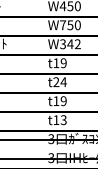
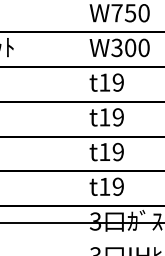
text: (73, 44) -> (136, 48), W342 -> W300
text: (59, 82) -> (110, 117), t24 -> t19
text: (63, 120) -> (117, 187), t13 -> t19

